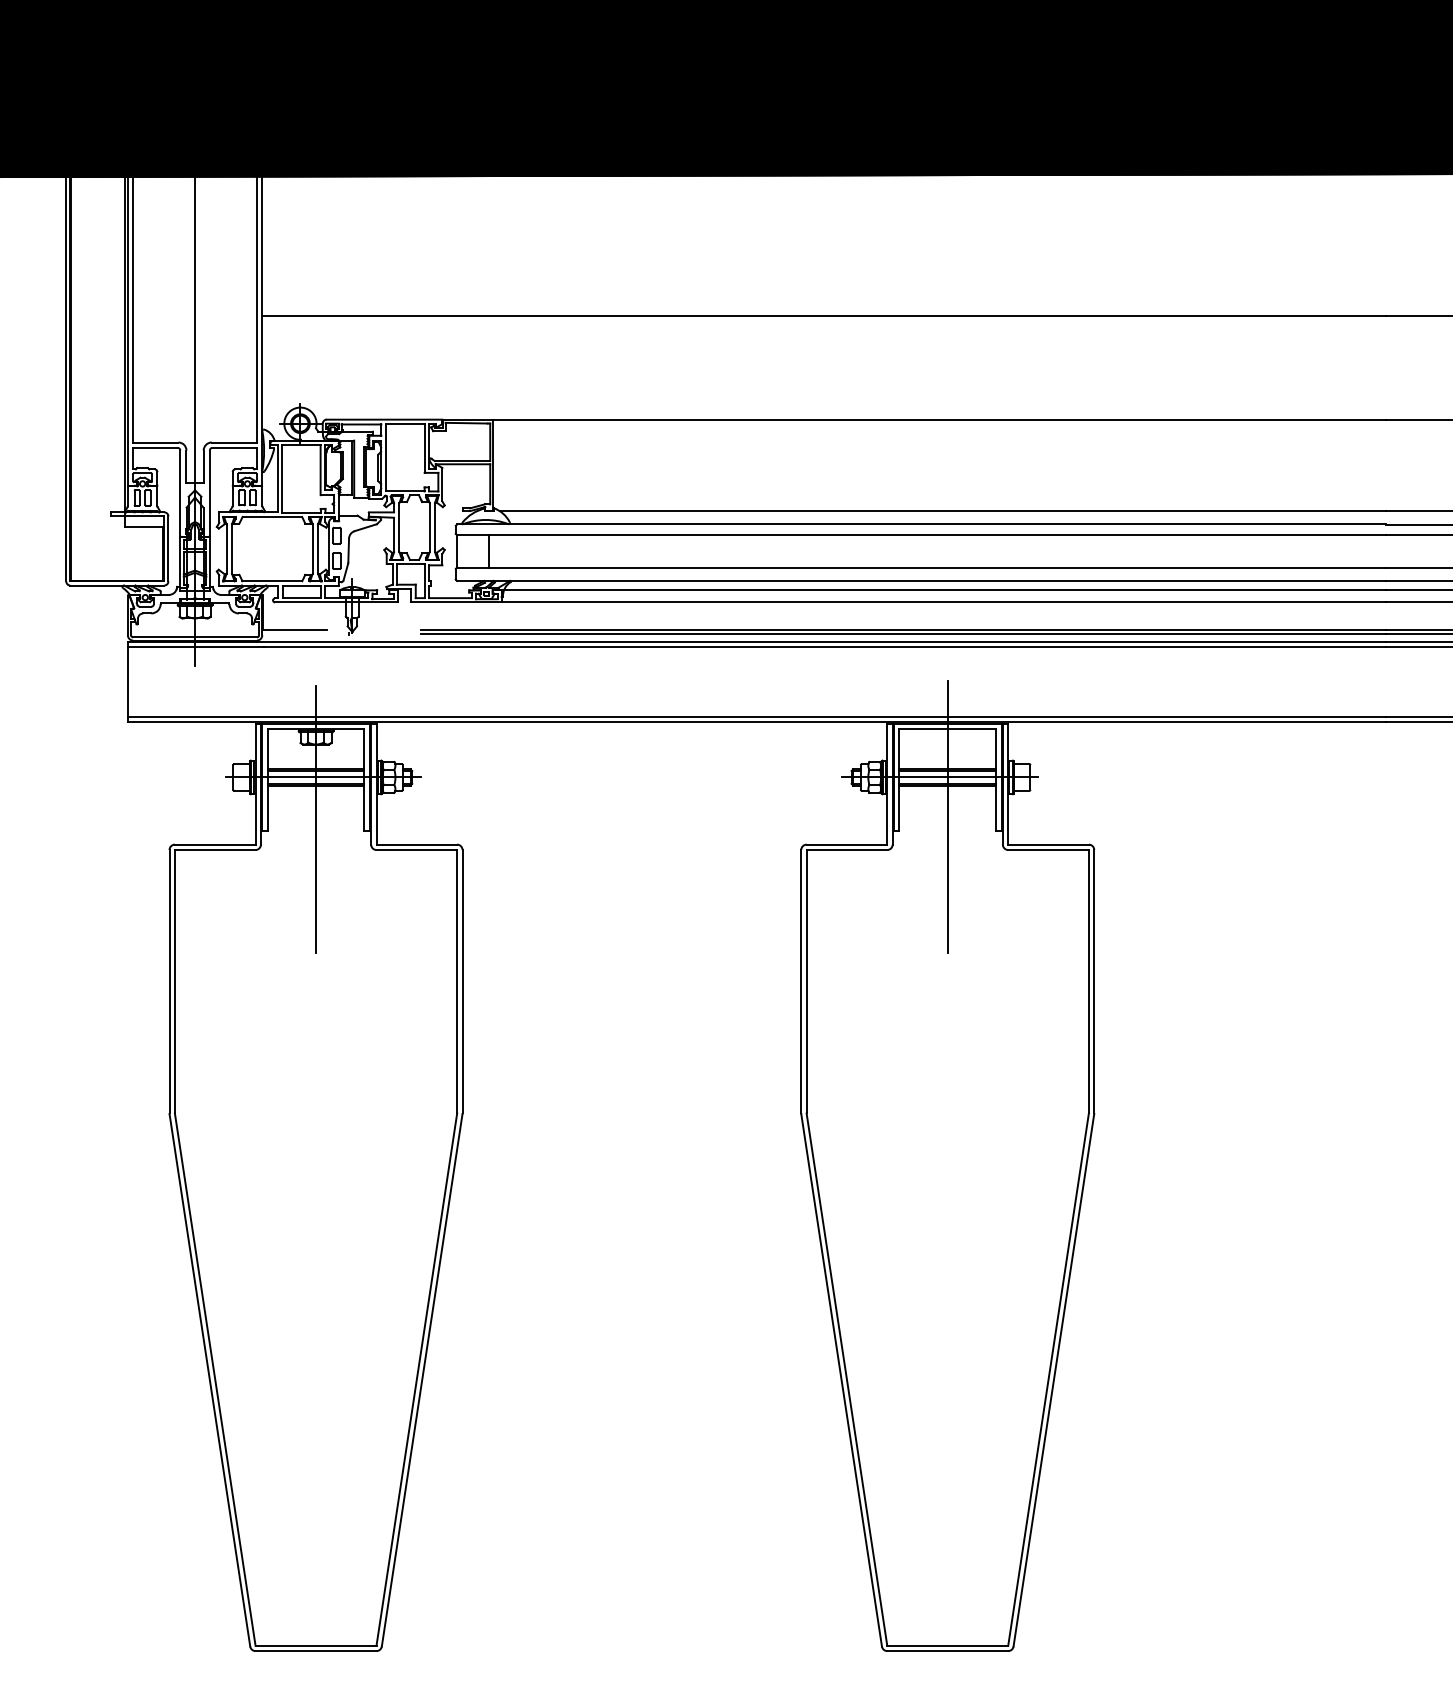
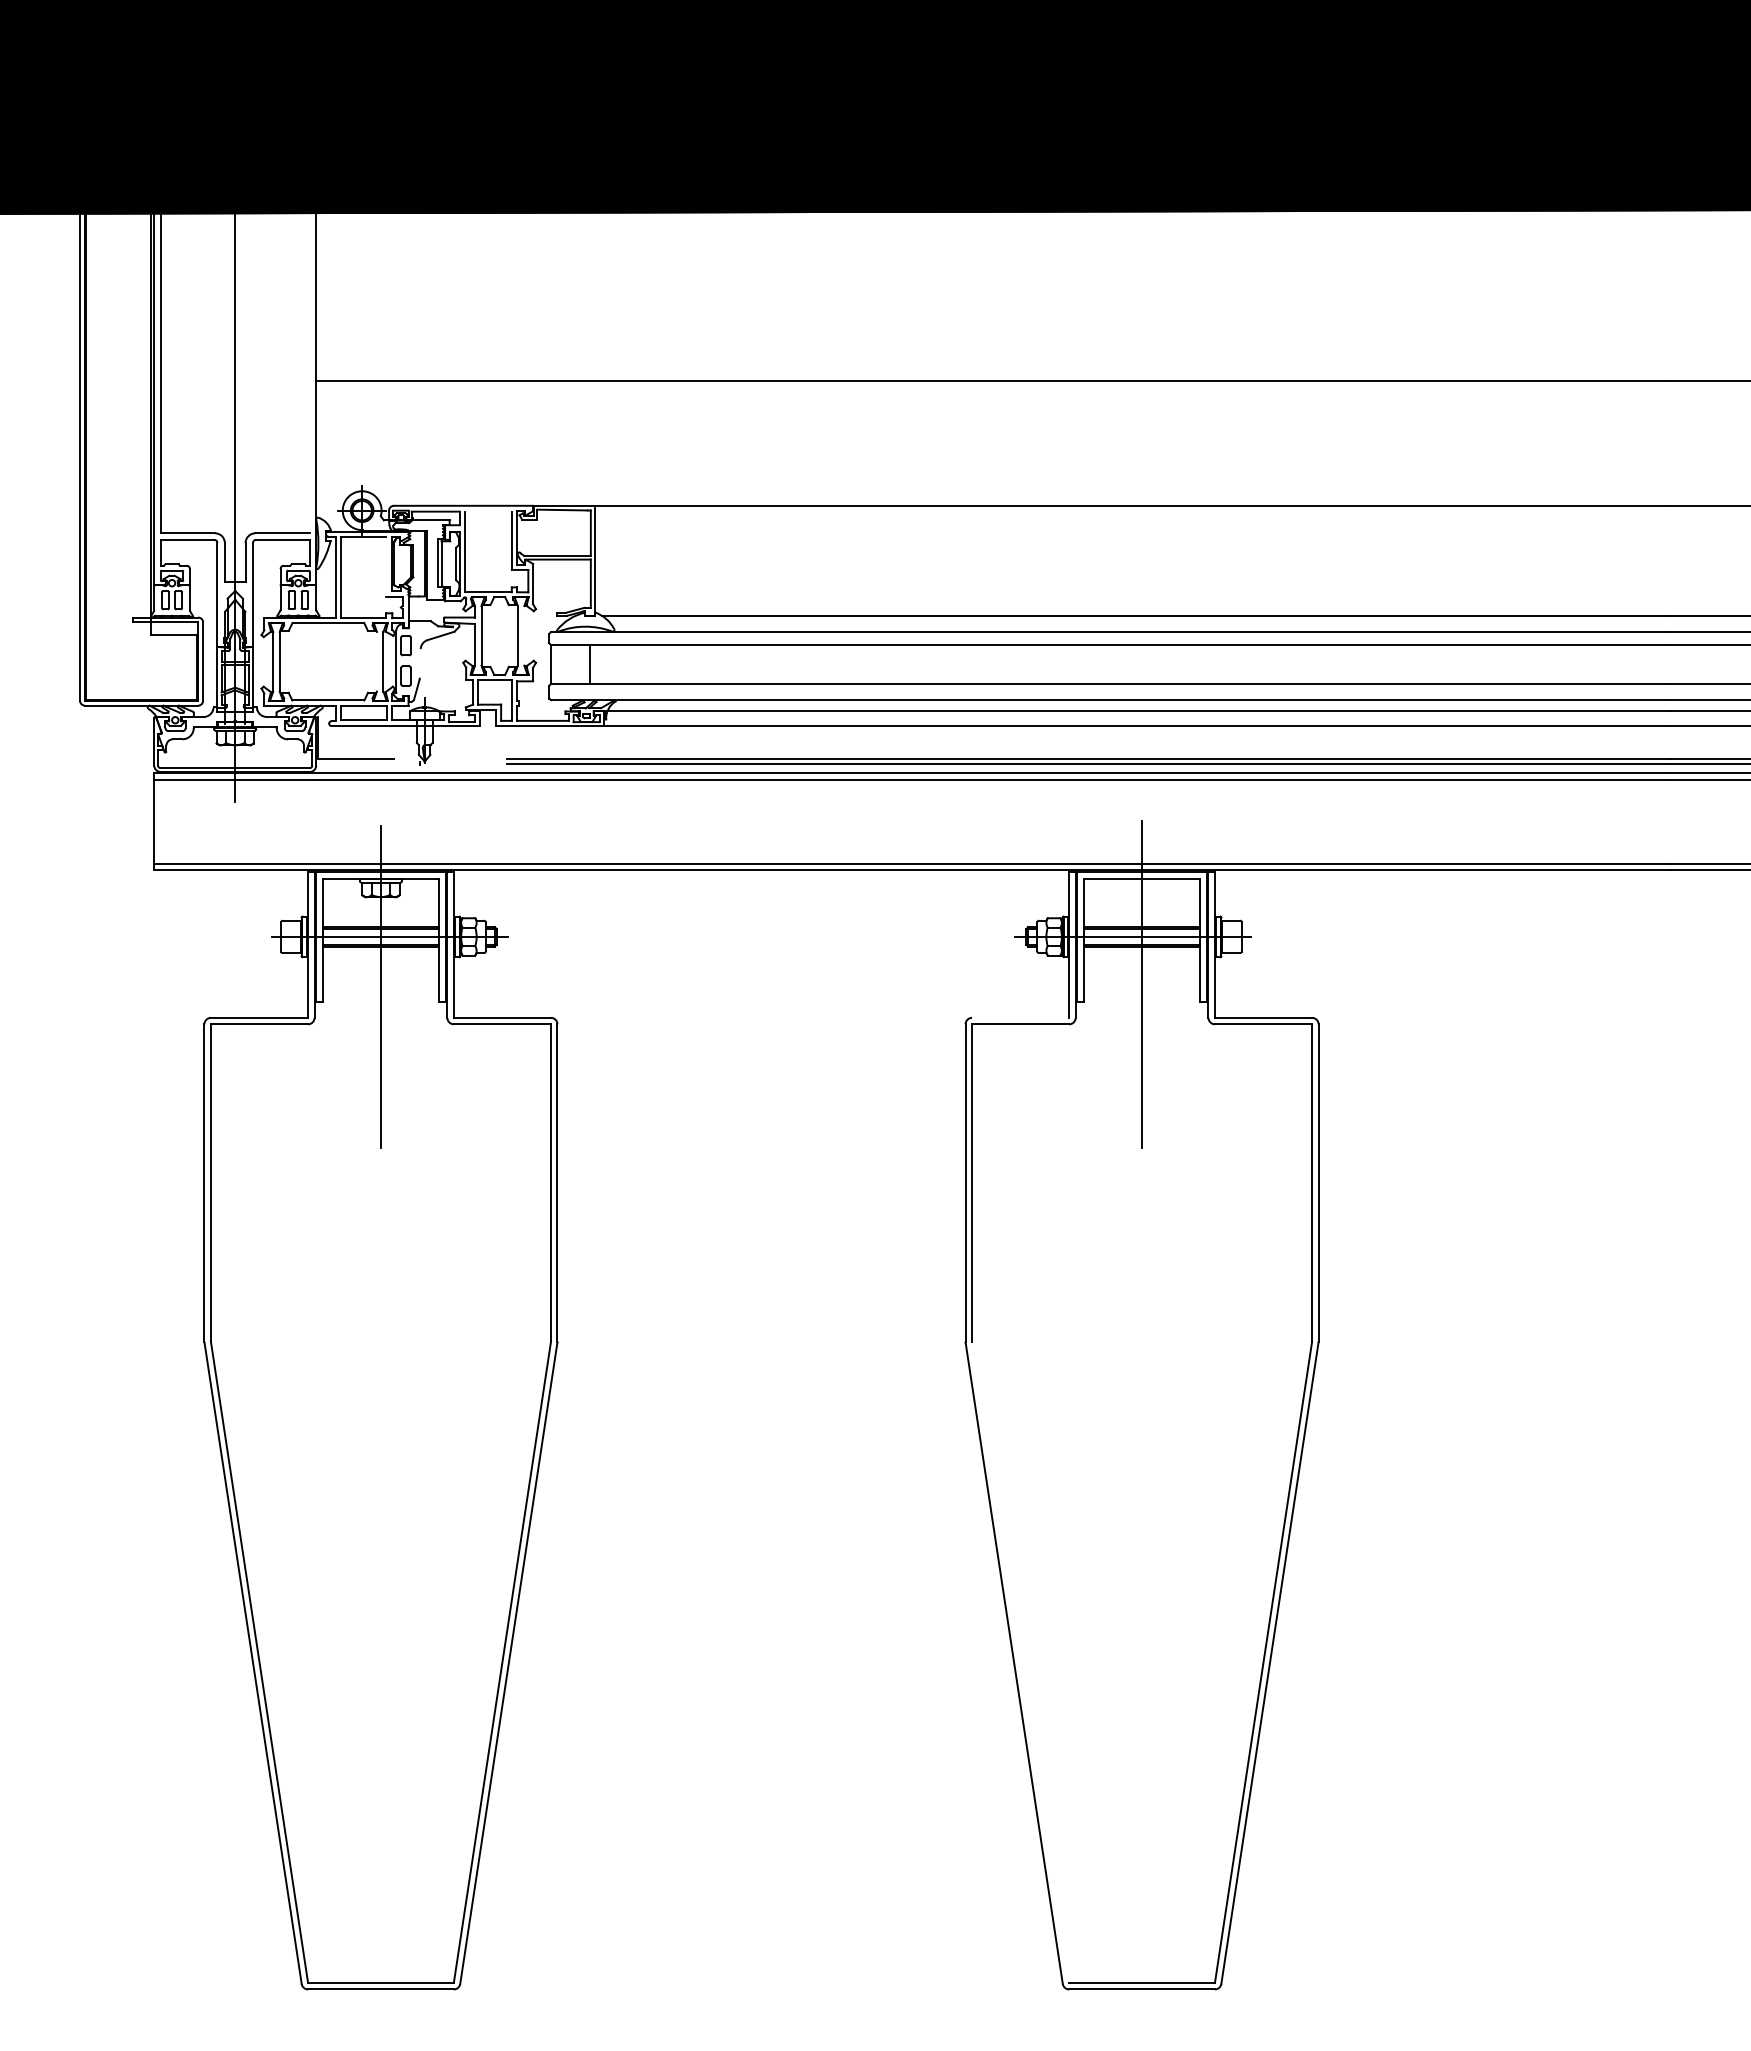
line: (256, 301) -> (309, 363), removed
line: (404, 424) -> (487, 511), removed
line: (320, 470) -> (386, 566), removed
line: (435, 527) -> (524, 635), removed
line: (312, 548) -> (376, 661), removed
line: (348, 550) -> (419, 663), removed
line: (846, 844) -> (1020, 1017), removed
line: (846, 1378) -> (1020, 1661), removed

